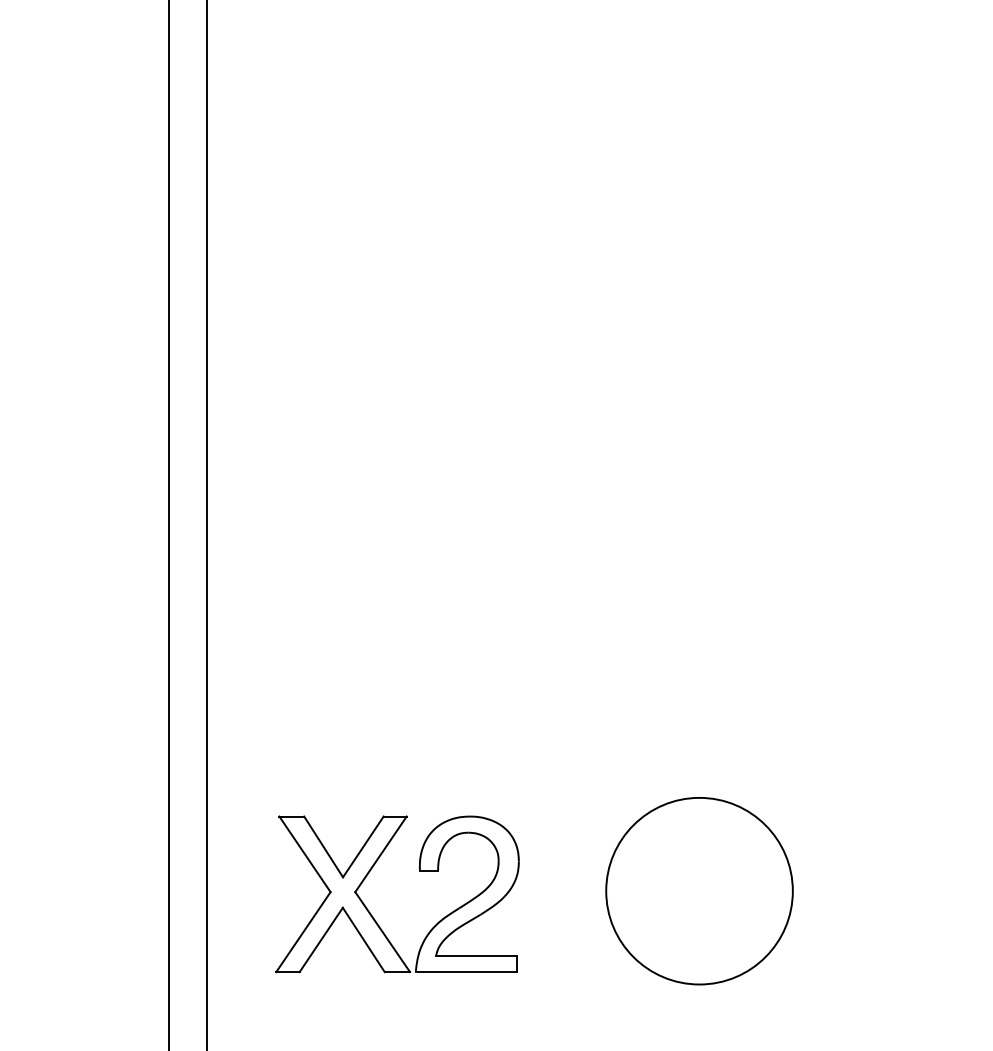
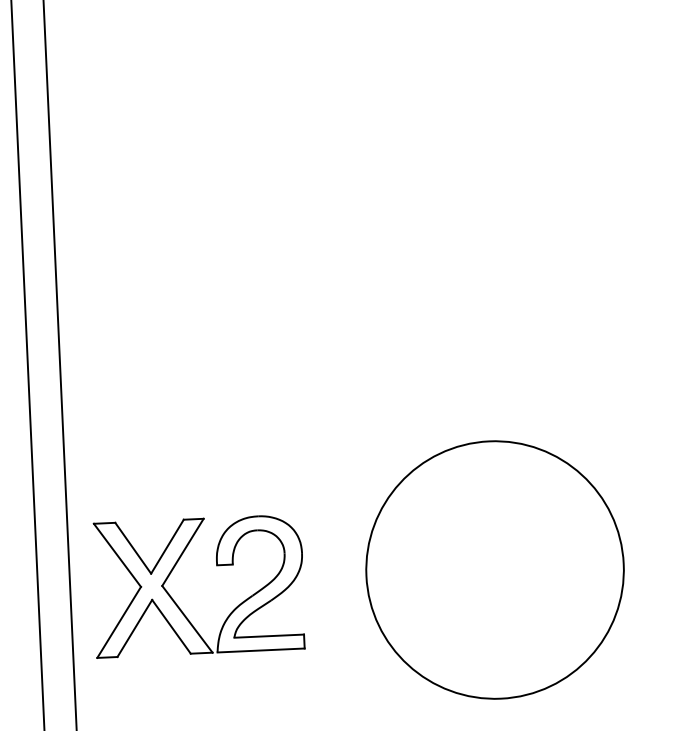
part: (419, 871) -> (216, 565), moved
circle: (699, 890) -> (495, 569), size x1.6

